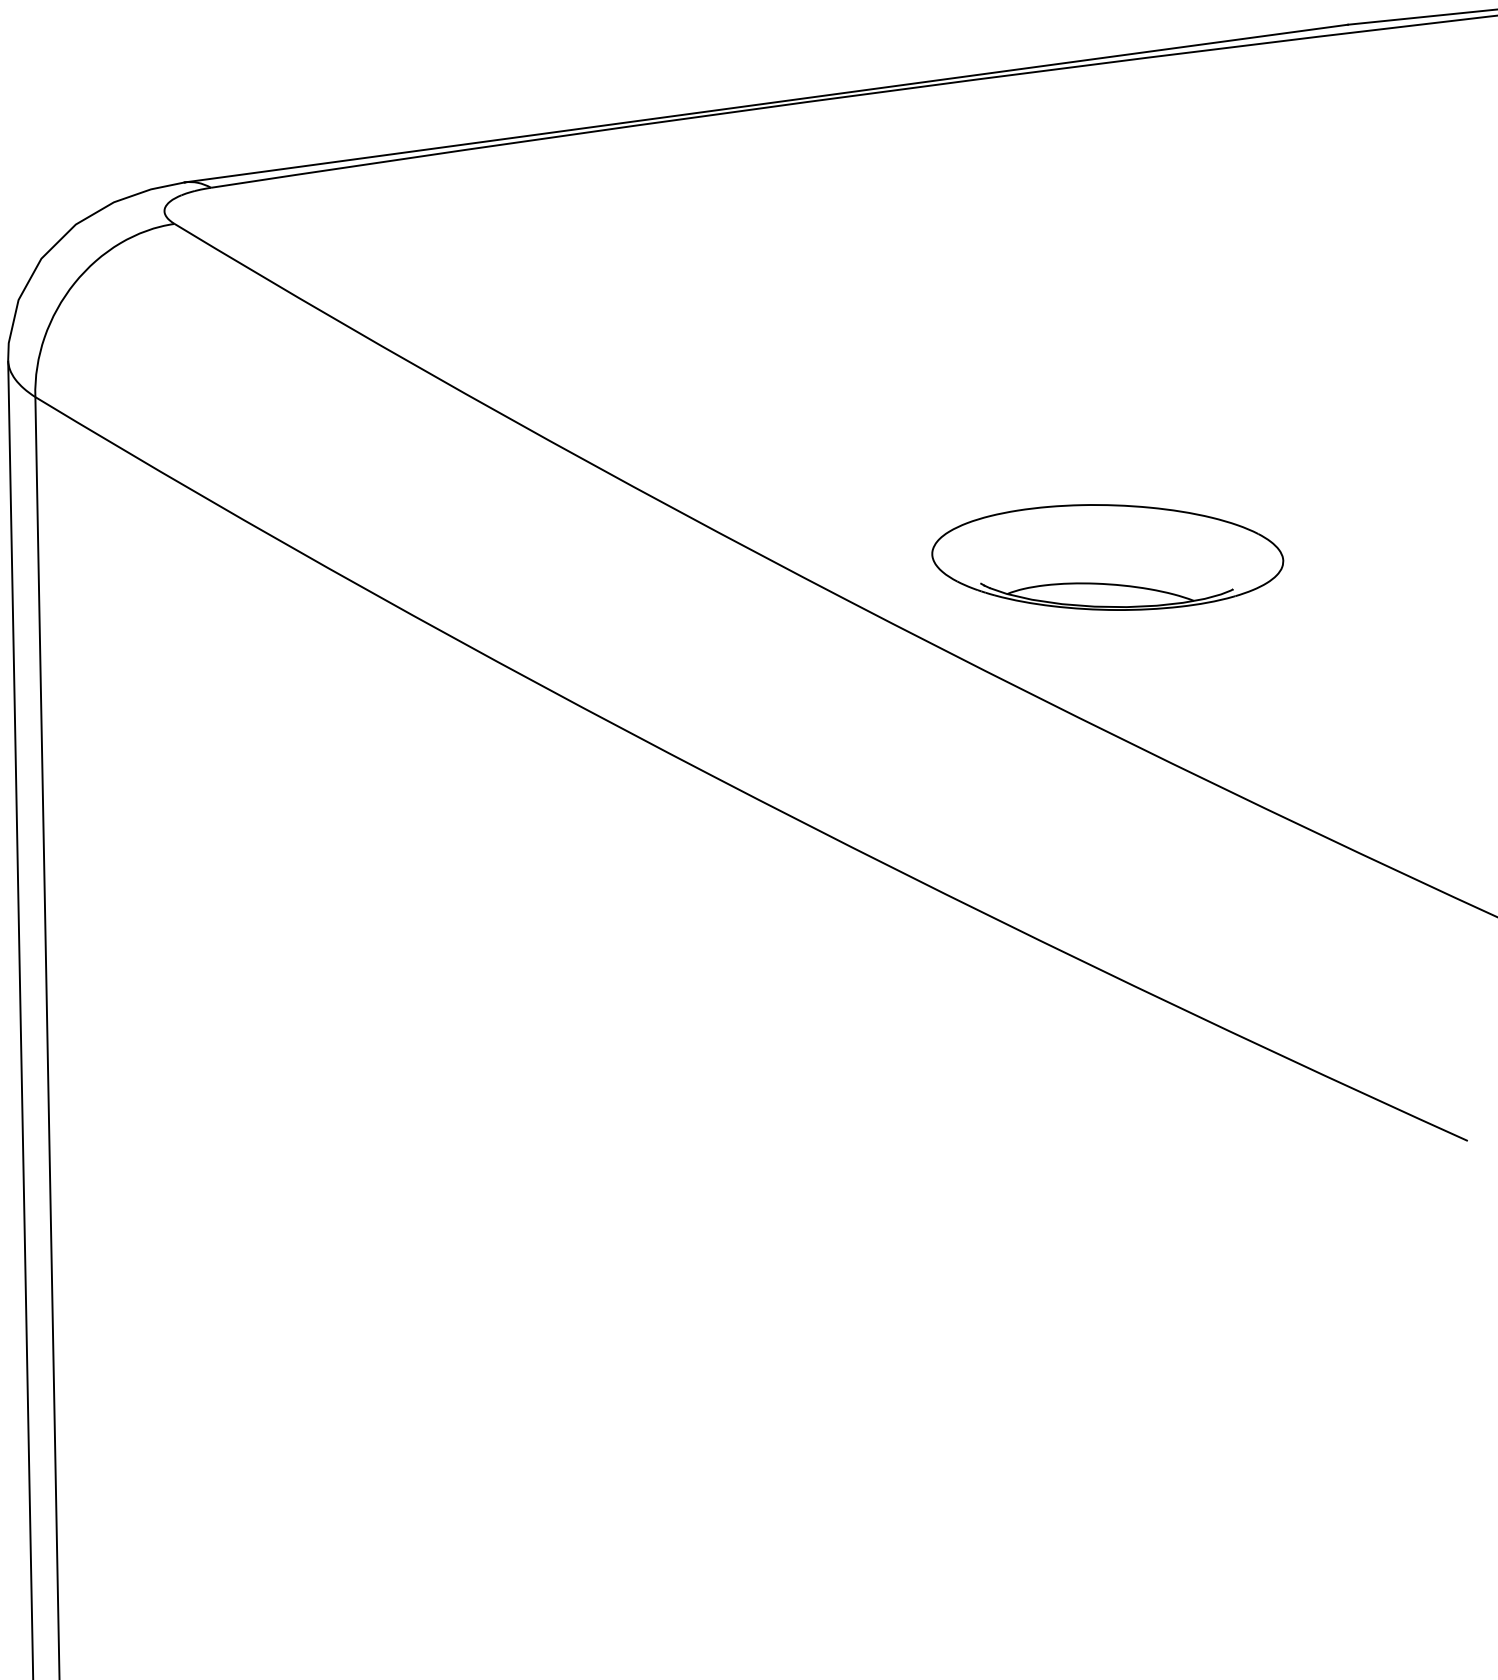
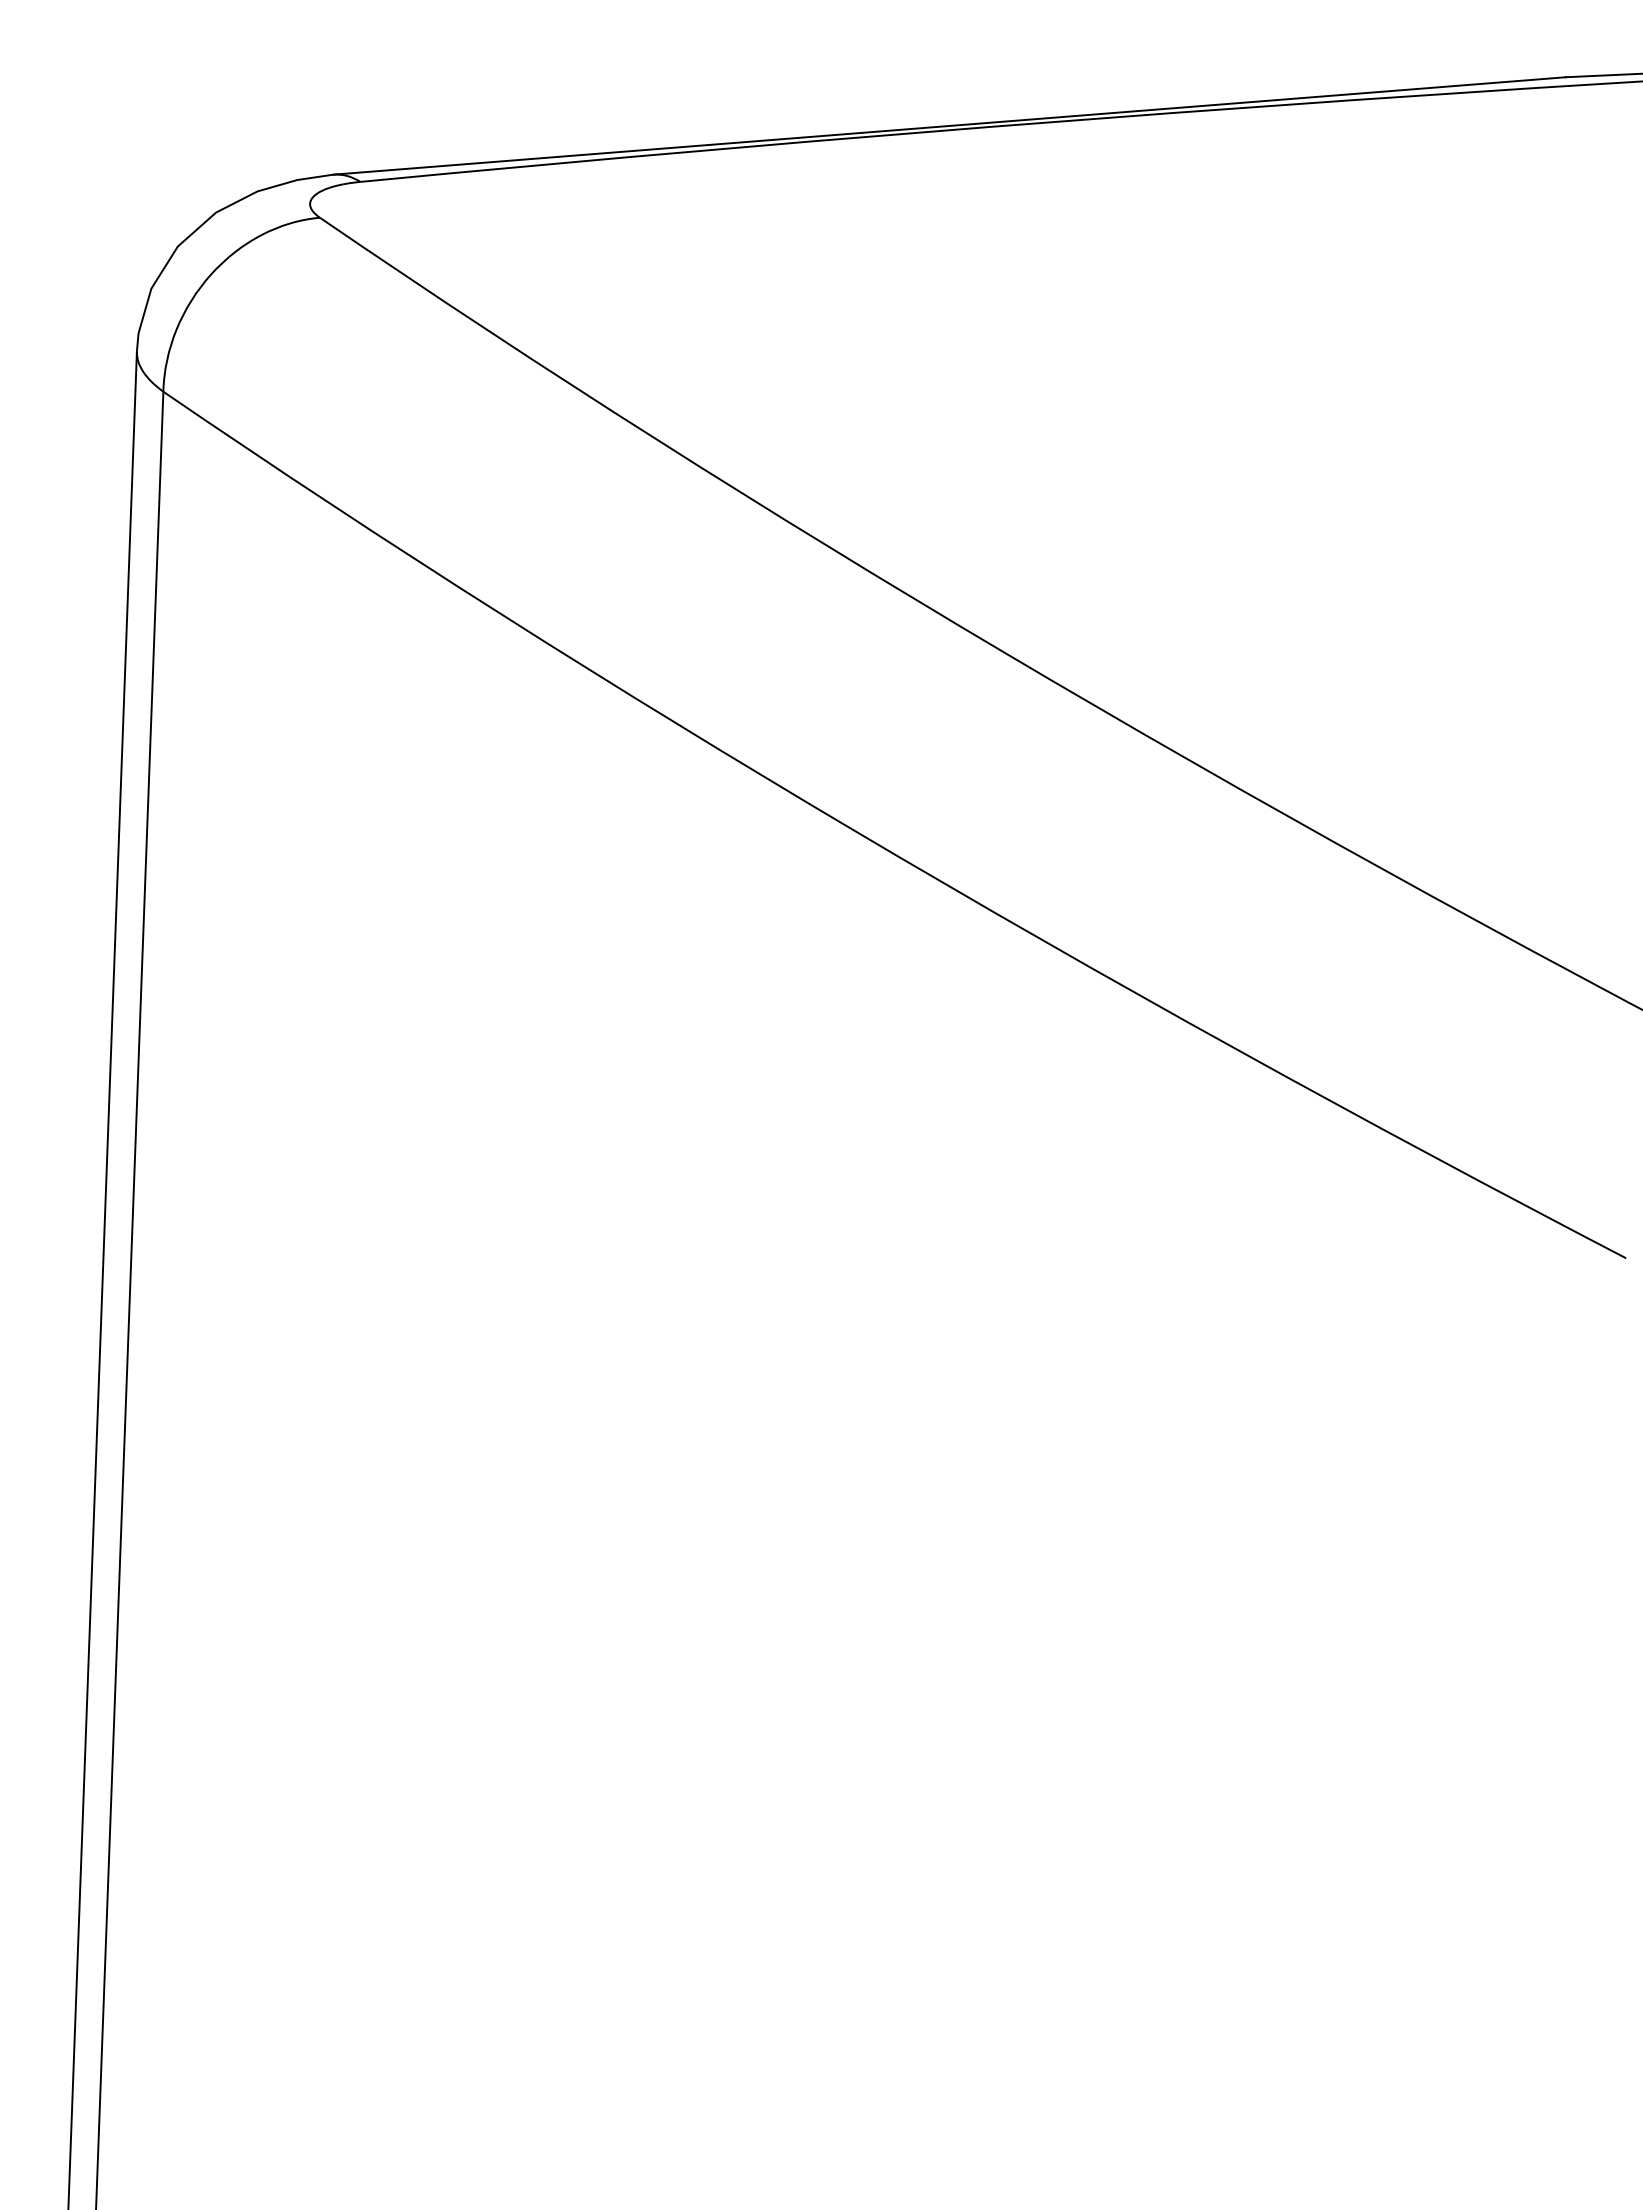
part: (1107, 557) -> (1281, 623), removed

